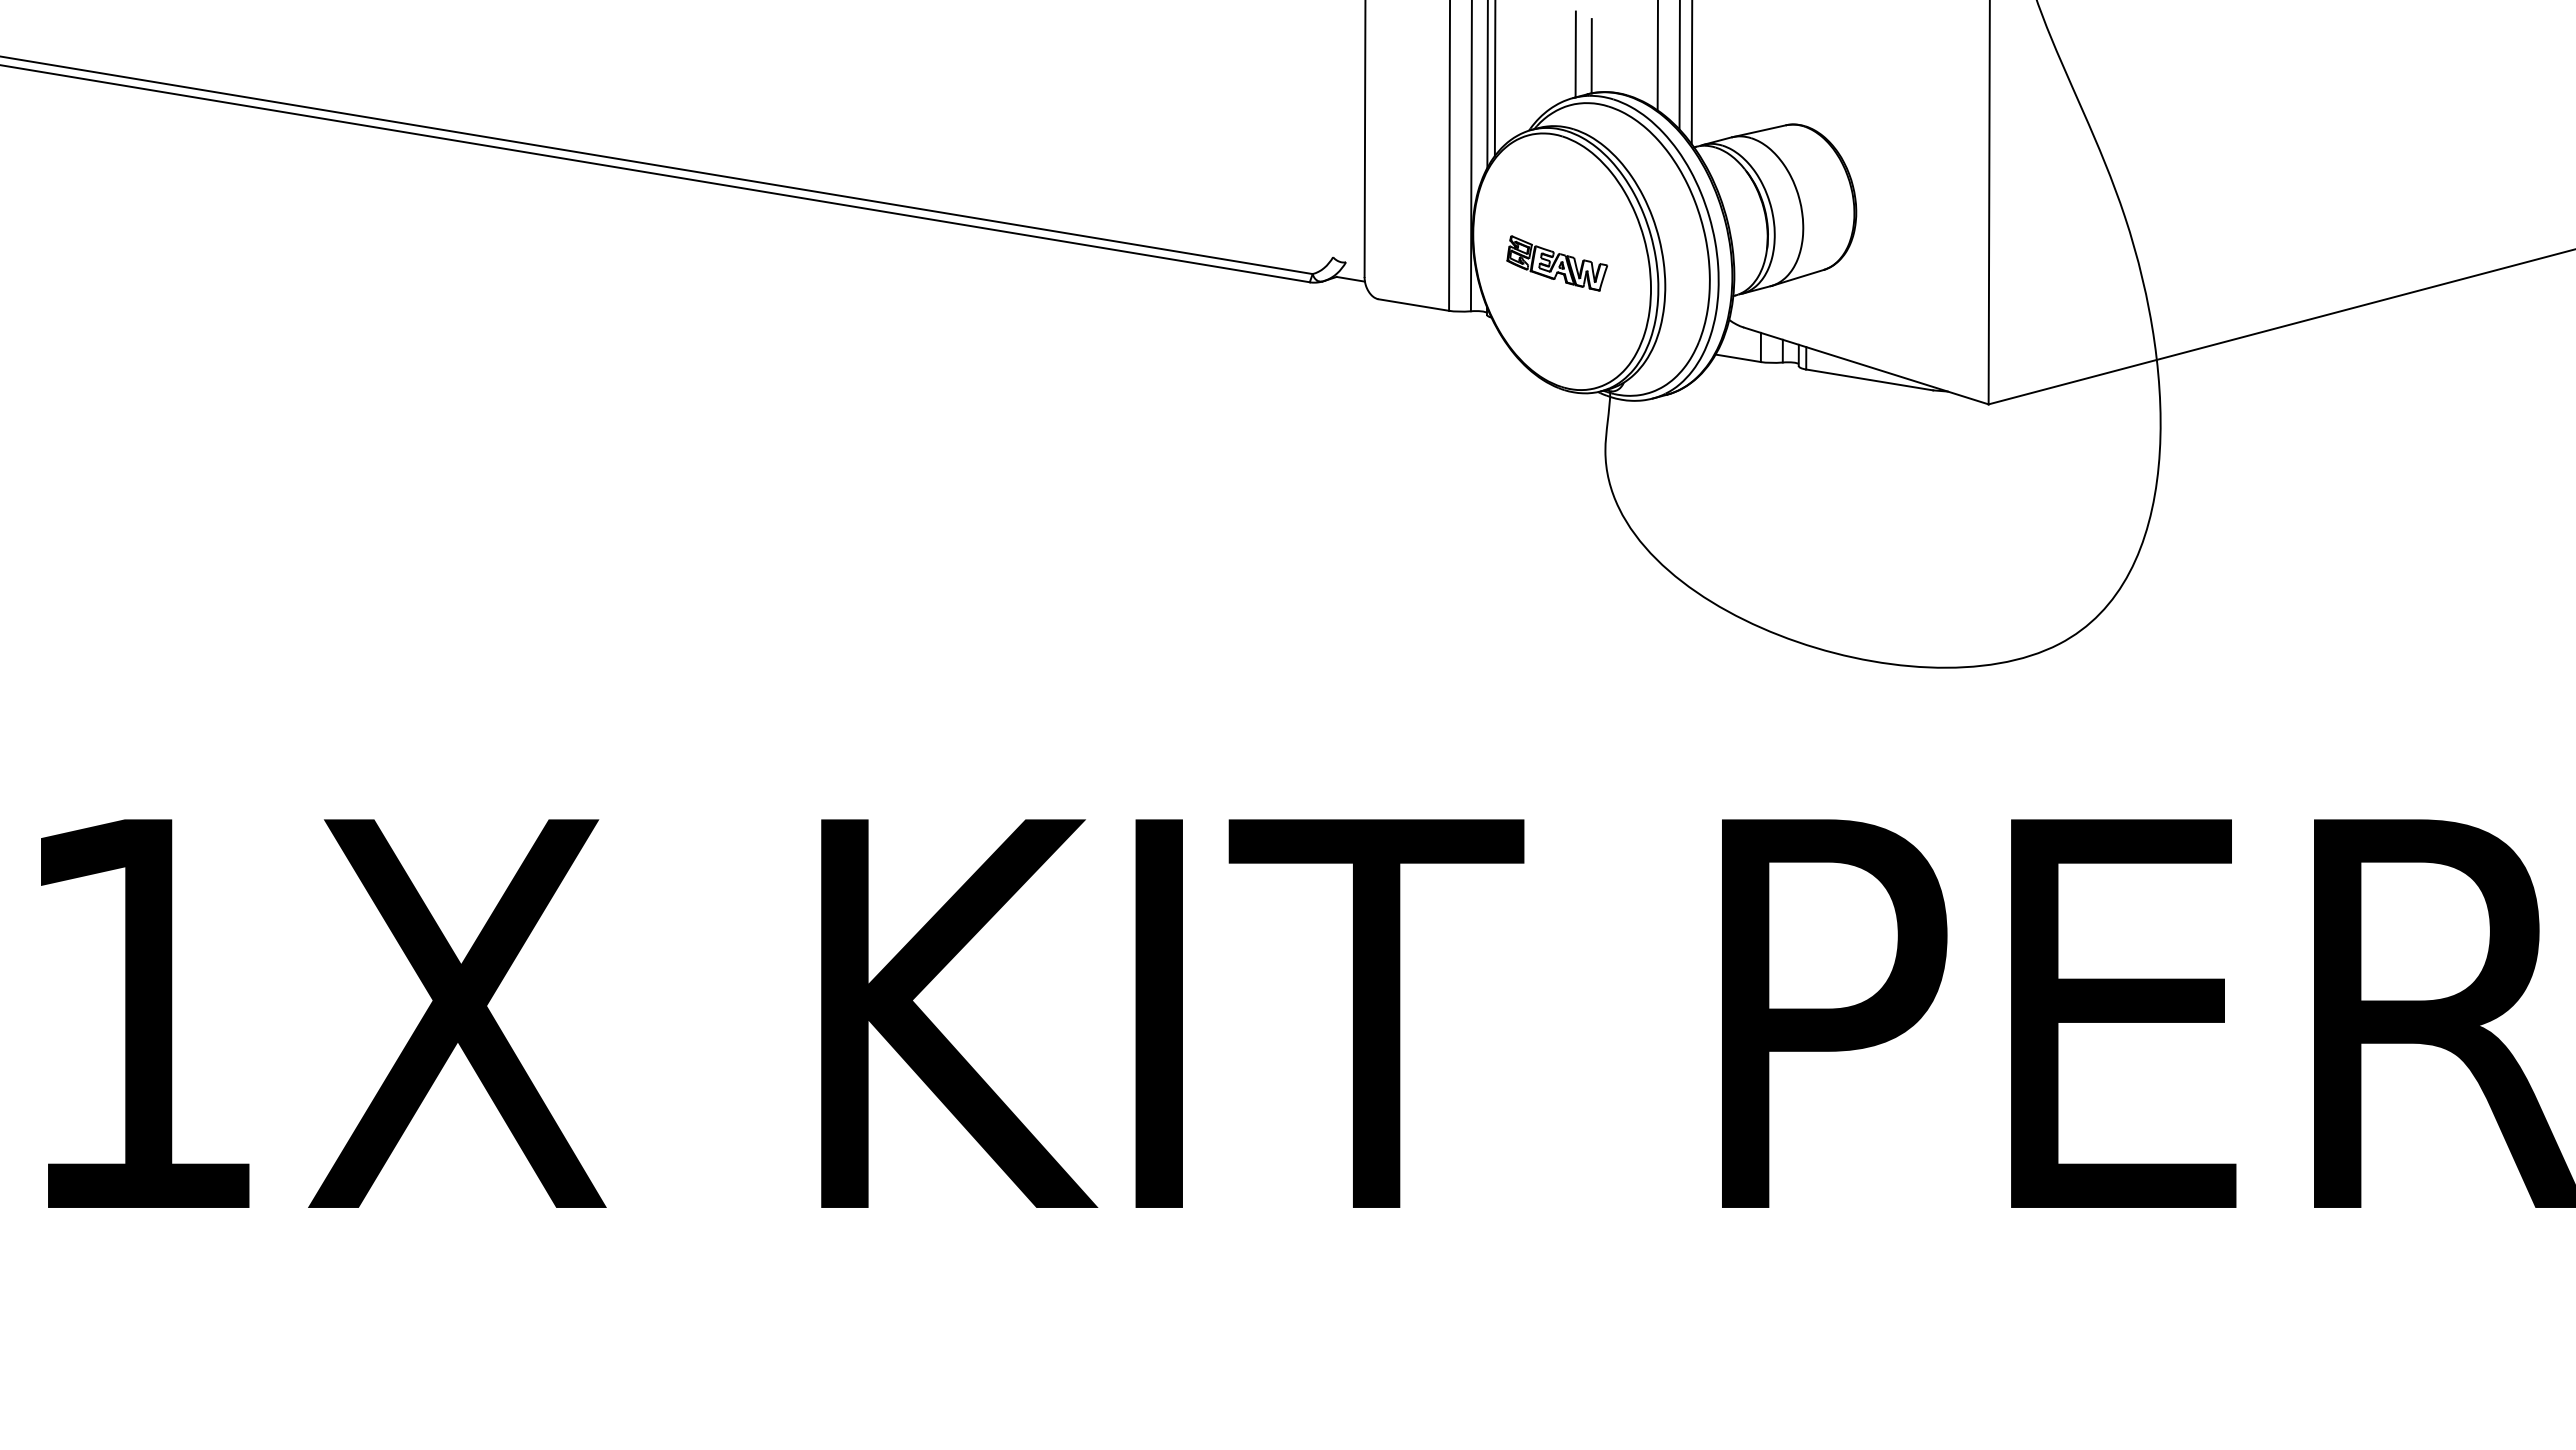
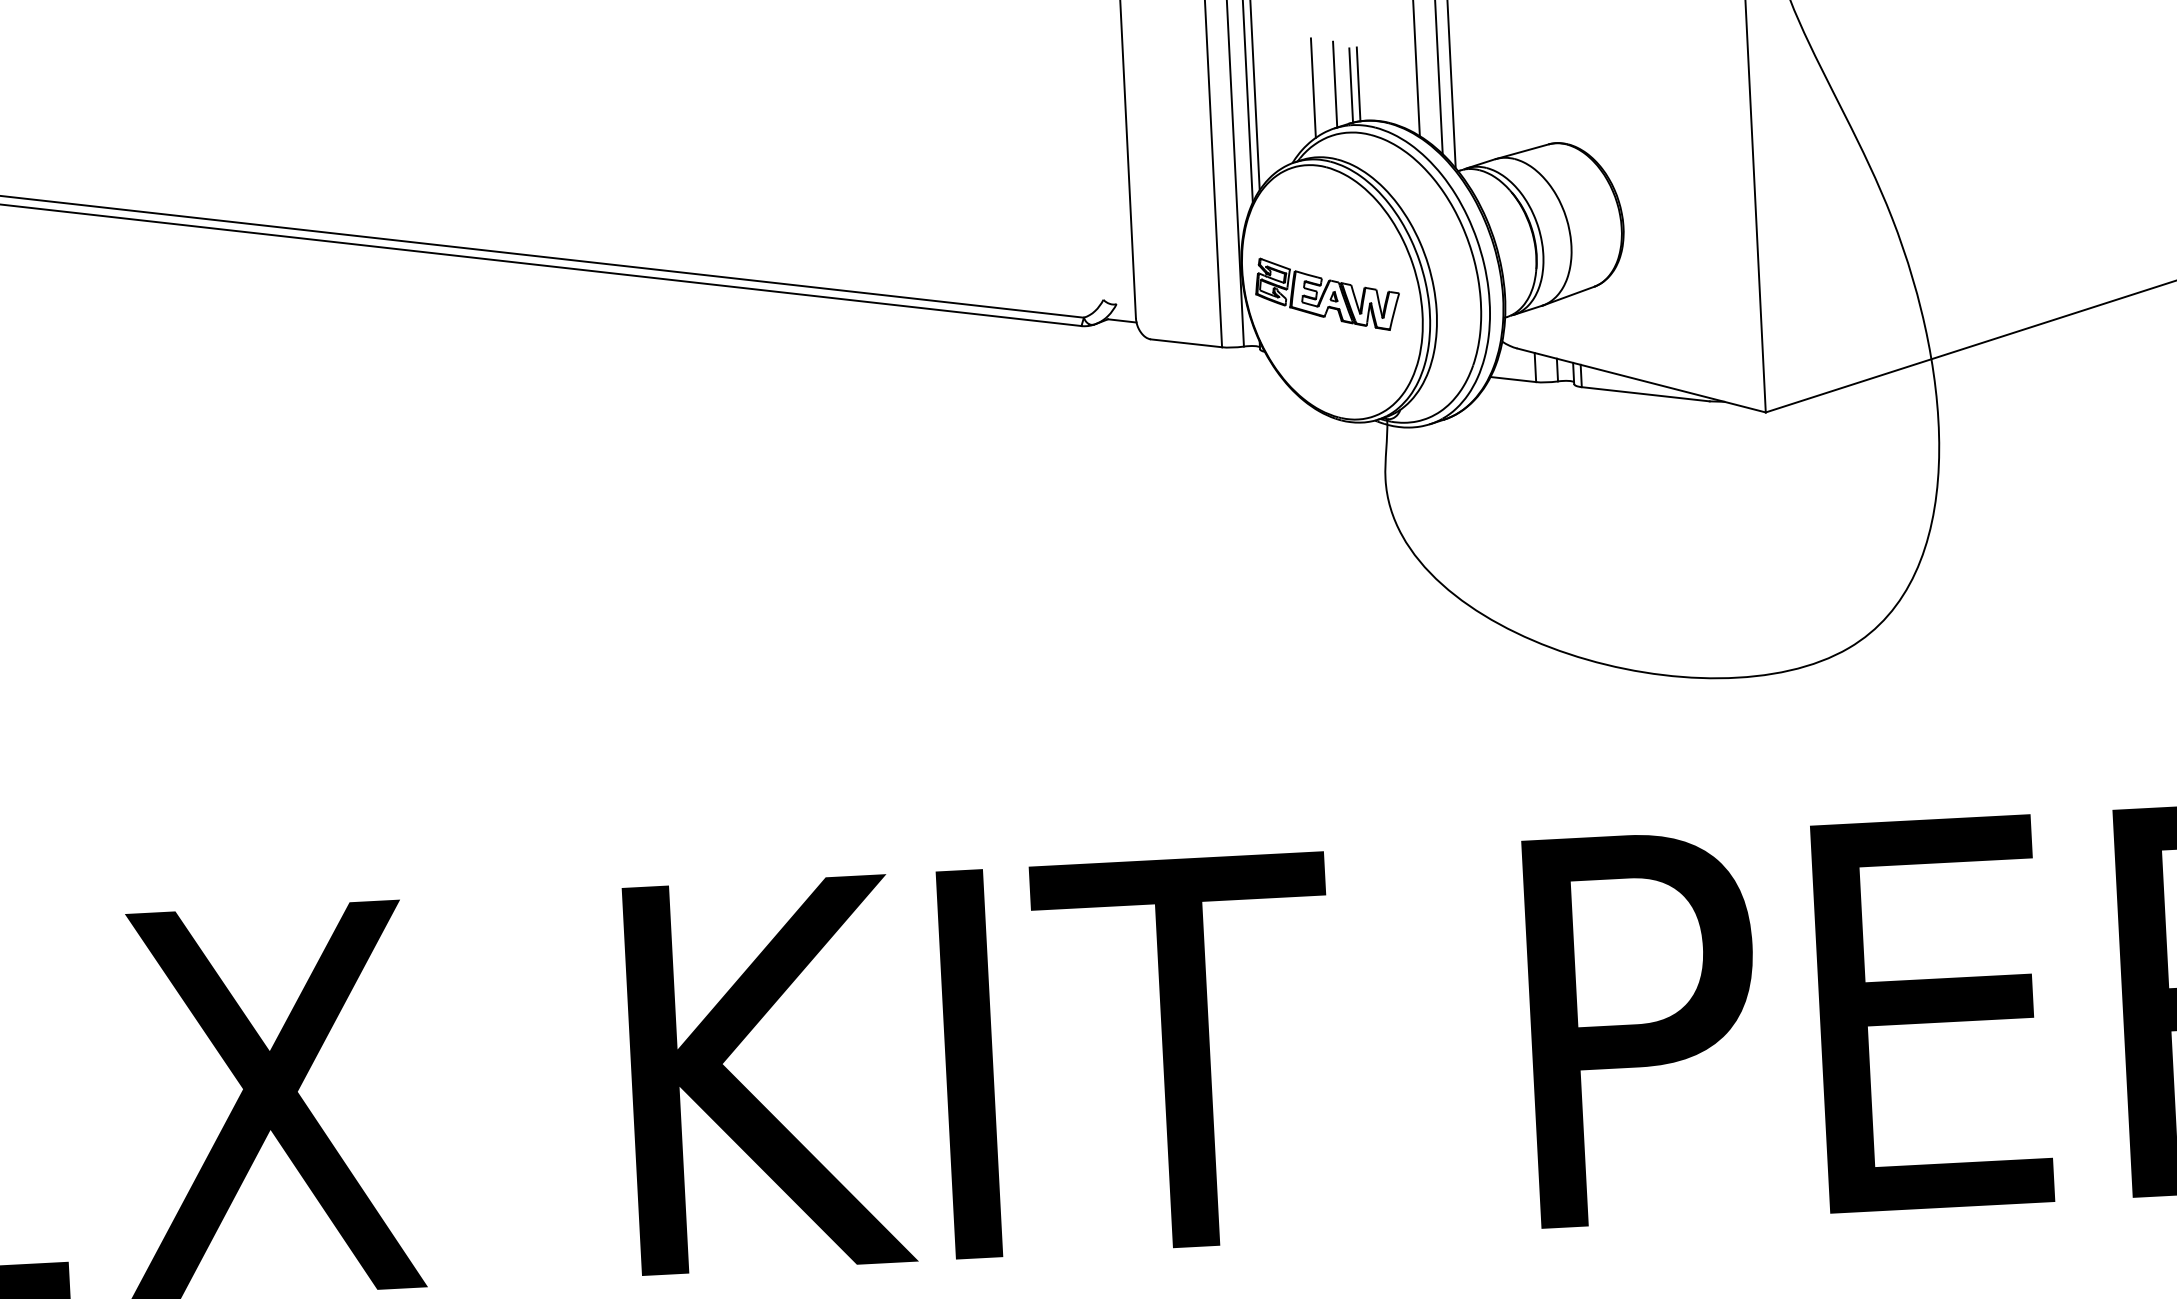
line: (1599, 55) -> (1358, 84), added
line: (1553, 56) -> (1313, 87), added
part: (1557, 263) -> (1327, 294), size x1.43

